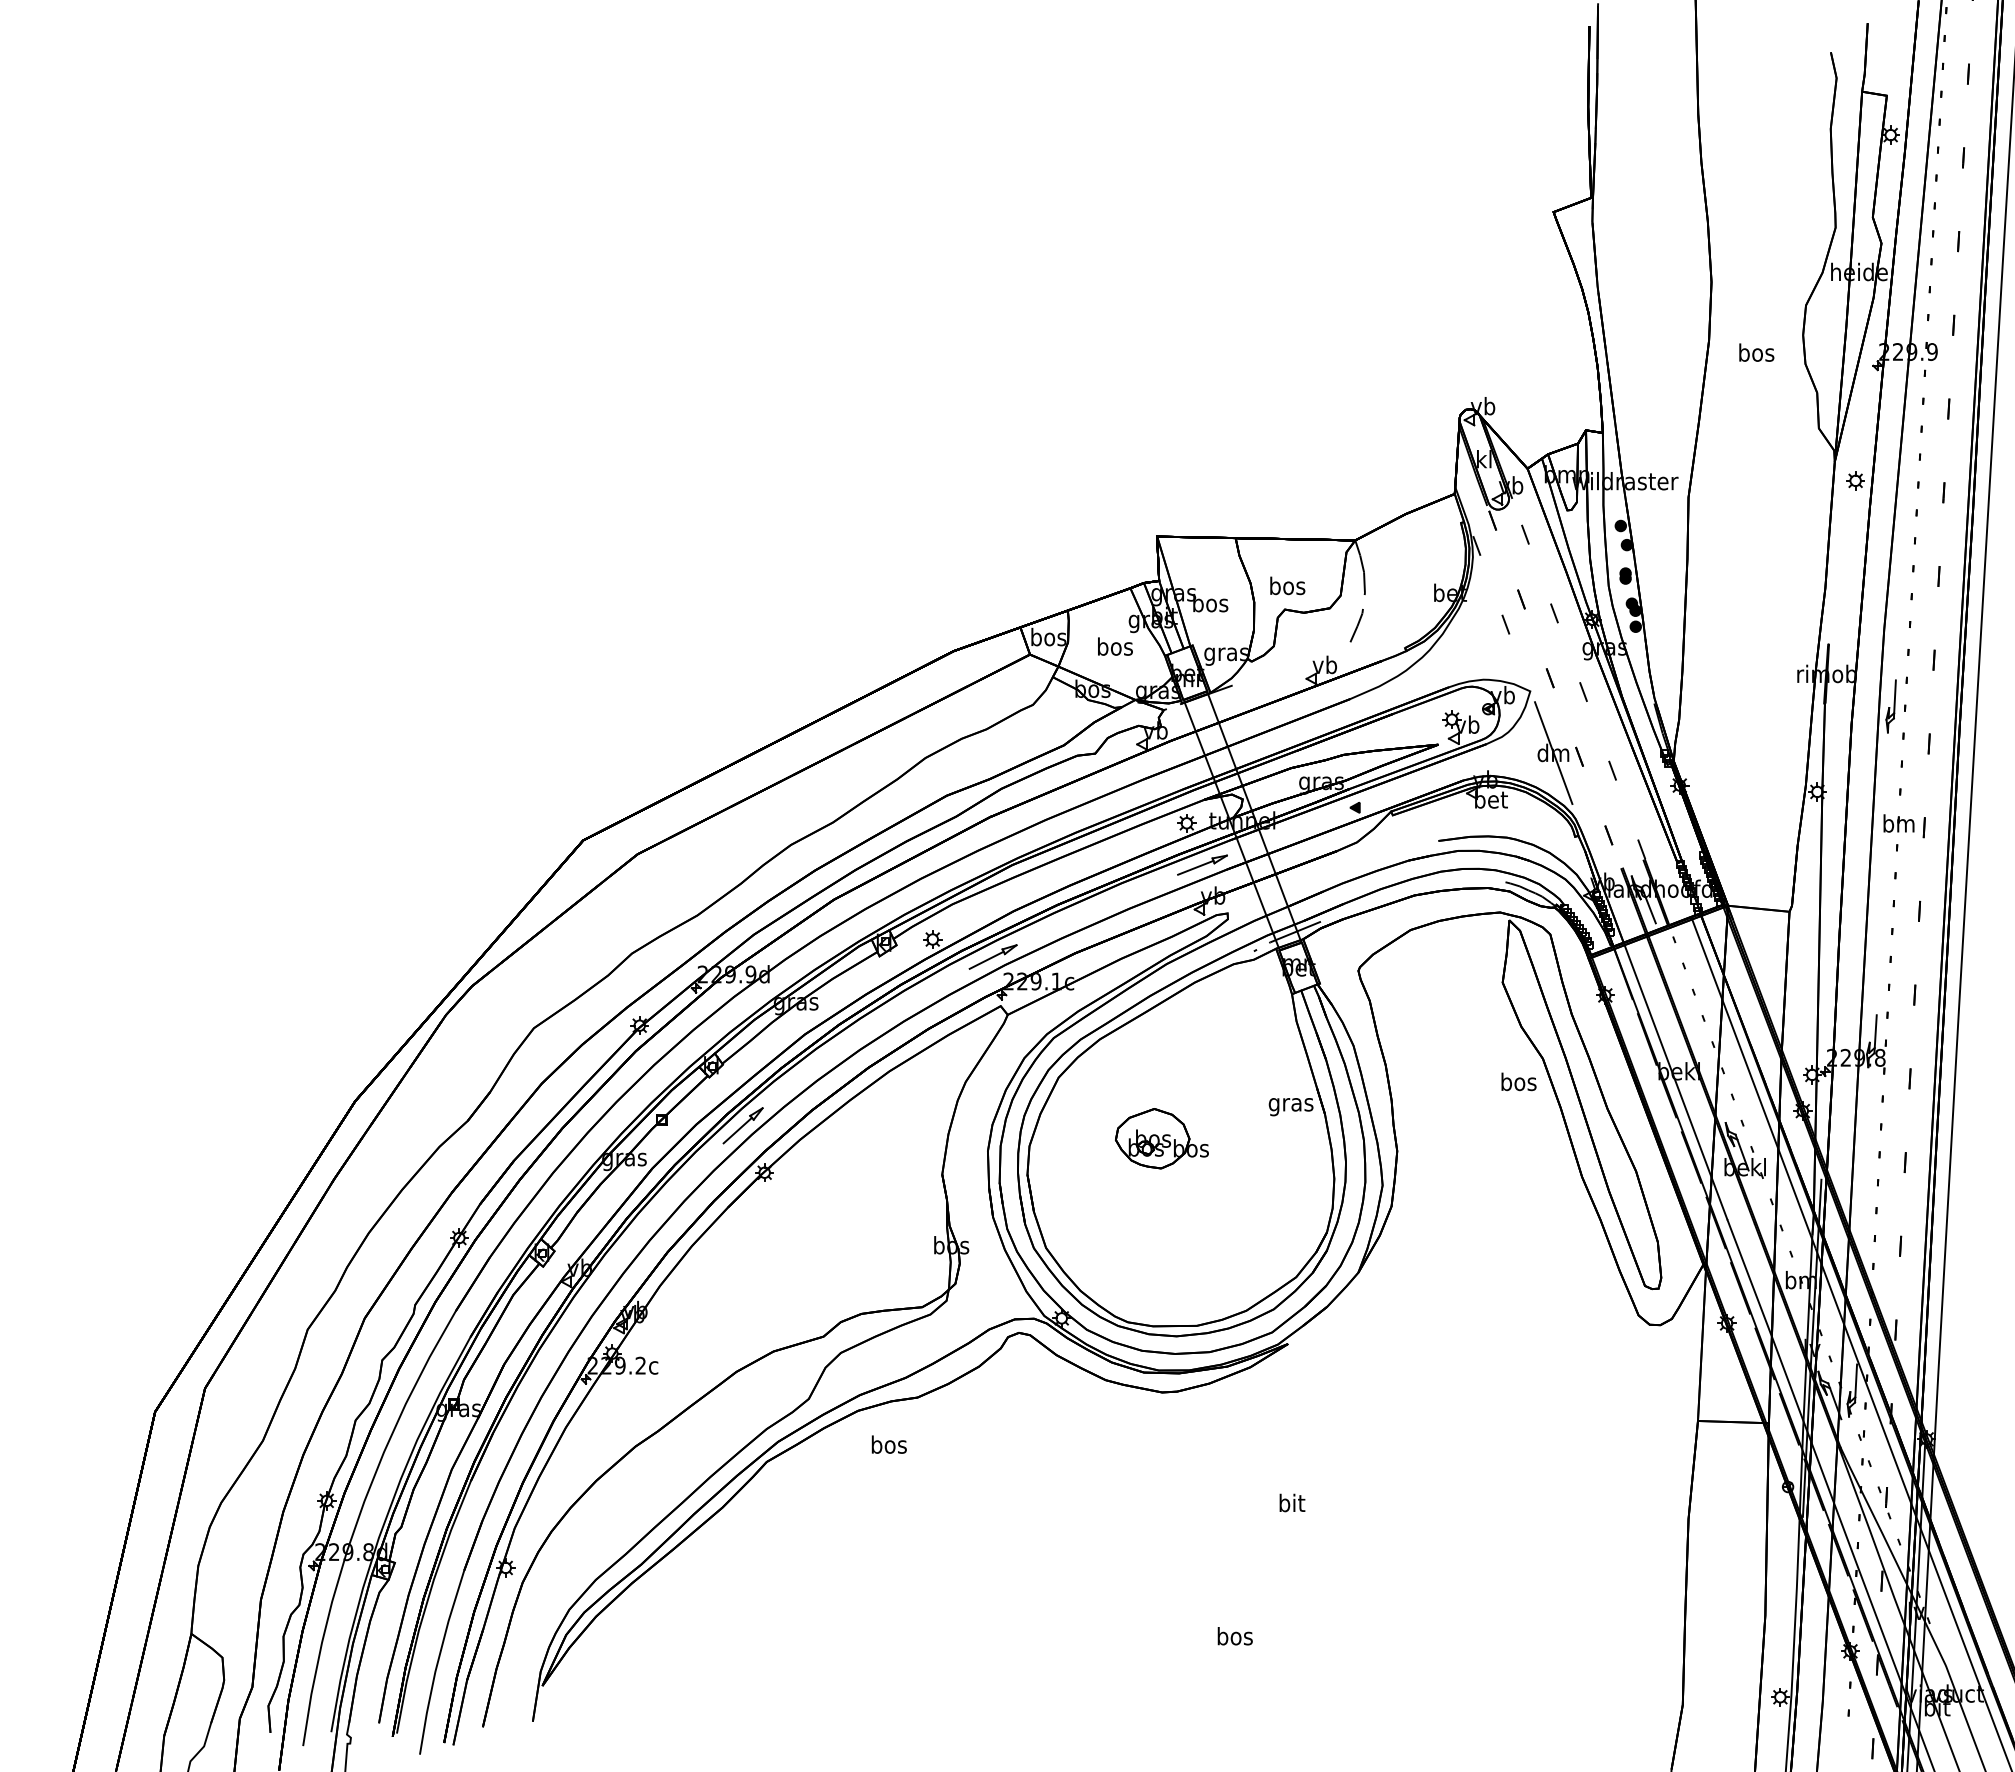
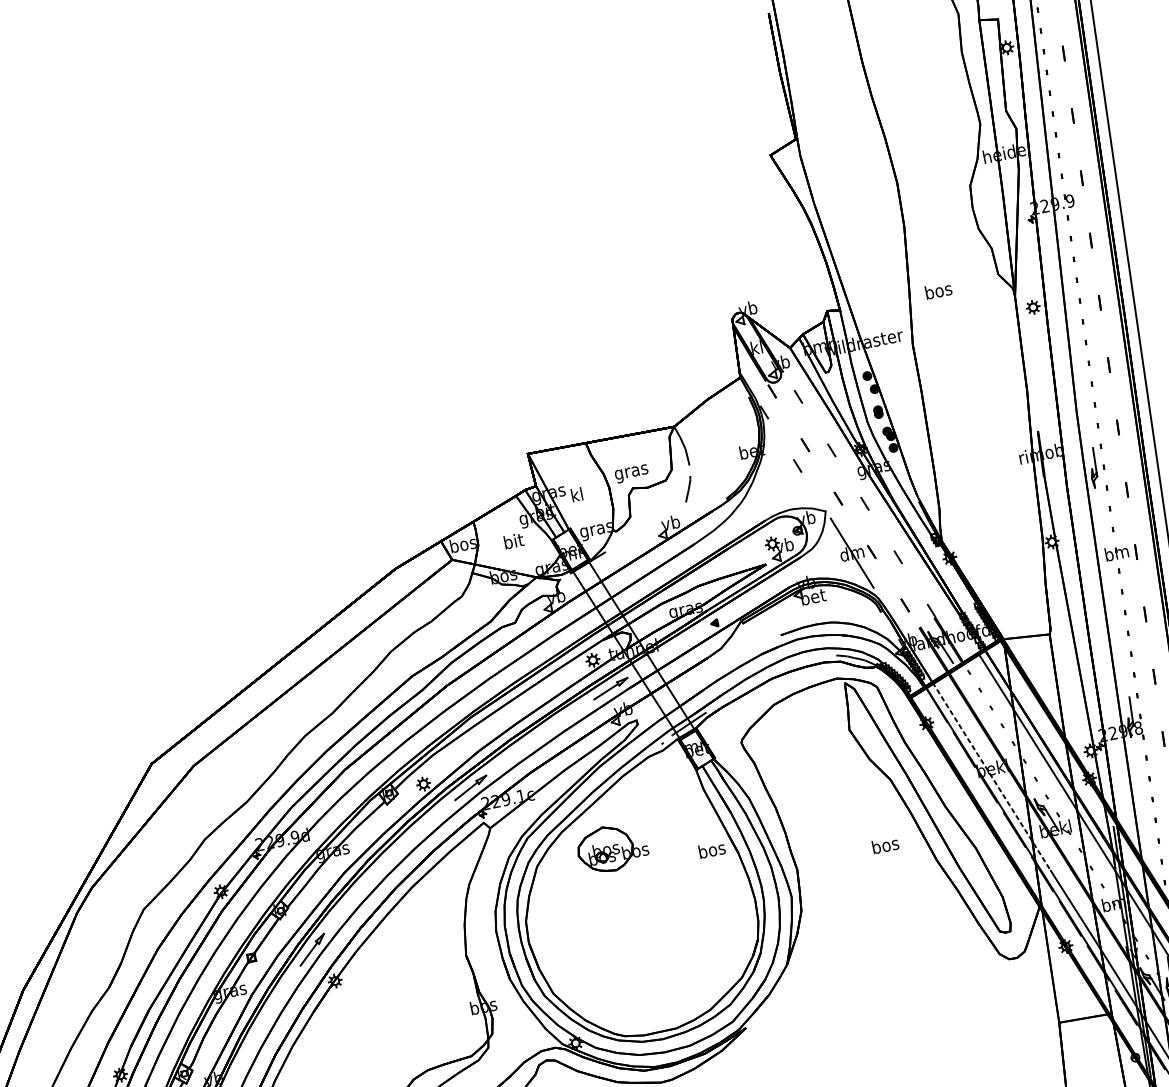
text: (1756, 352) -> (938, 290), moved
text: (1287, 587) -> (631, 471), bos -> gras
text: (1210, 602) -> (577, 494), bos -> kl
text: (1115, 646) -> (513, 541), bos -> bit
text: (1518, 1081) -> (885, 845), moved
line: (1675, 1081) -> (991, 776), solid -> dashed
text: (1290, 1104) -> (711, 851), gras -> bos
part: (1161, 1138) -> (612, 848), moved

